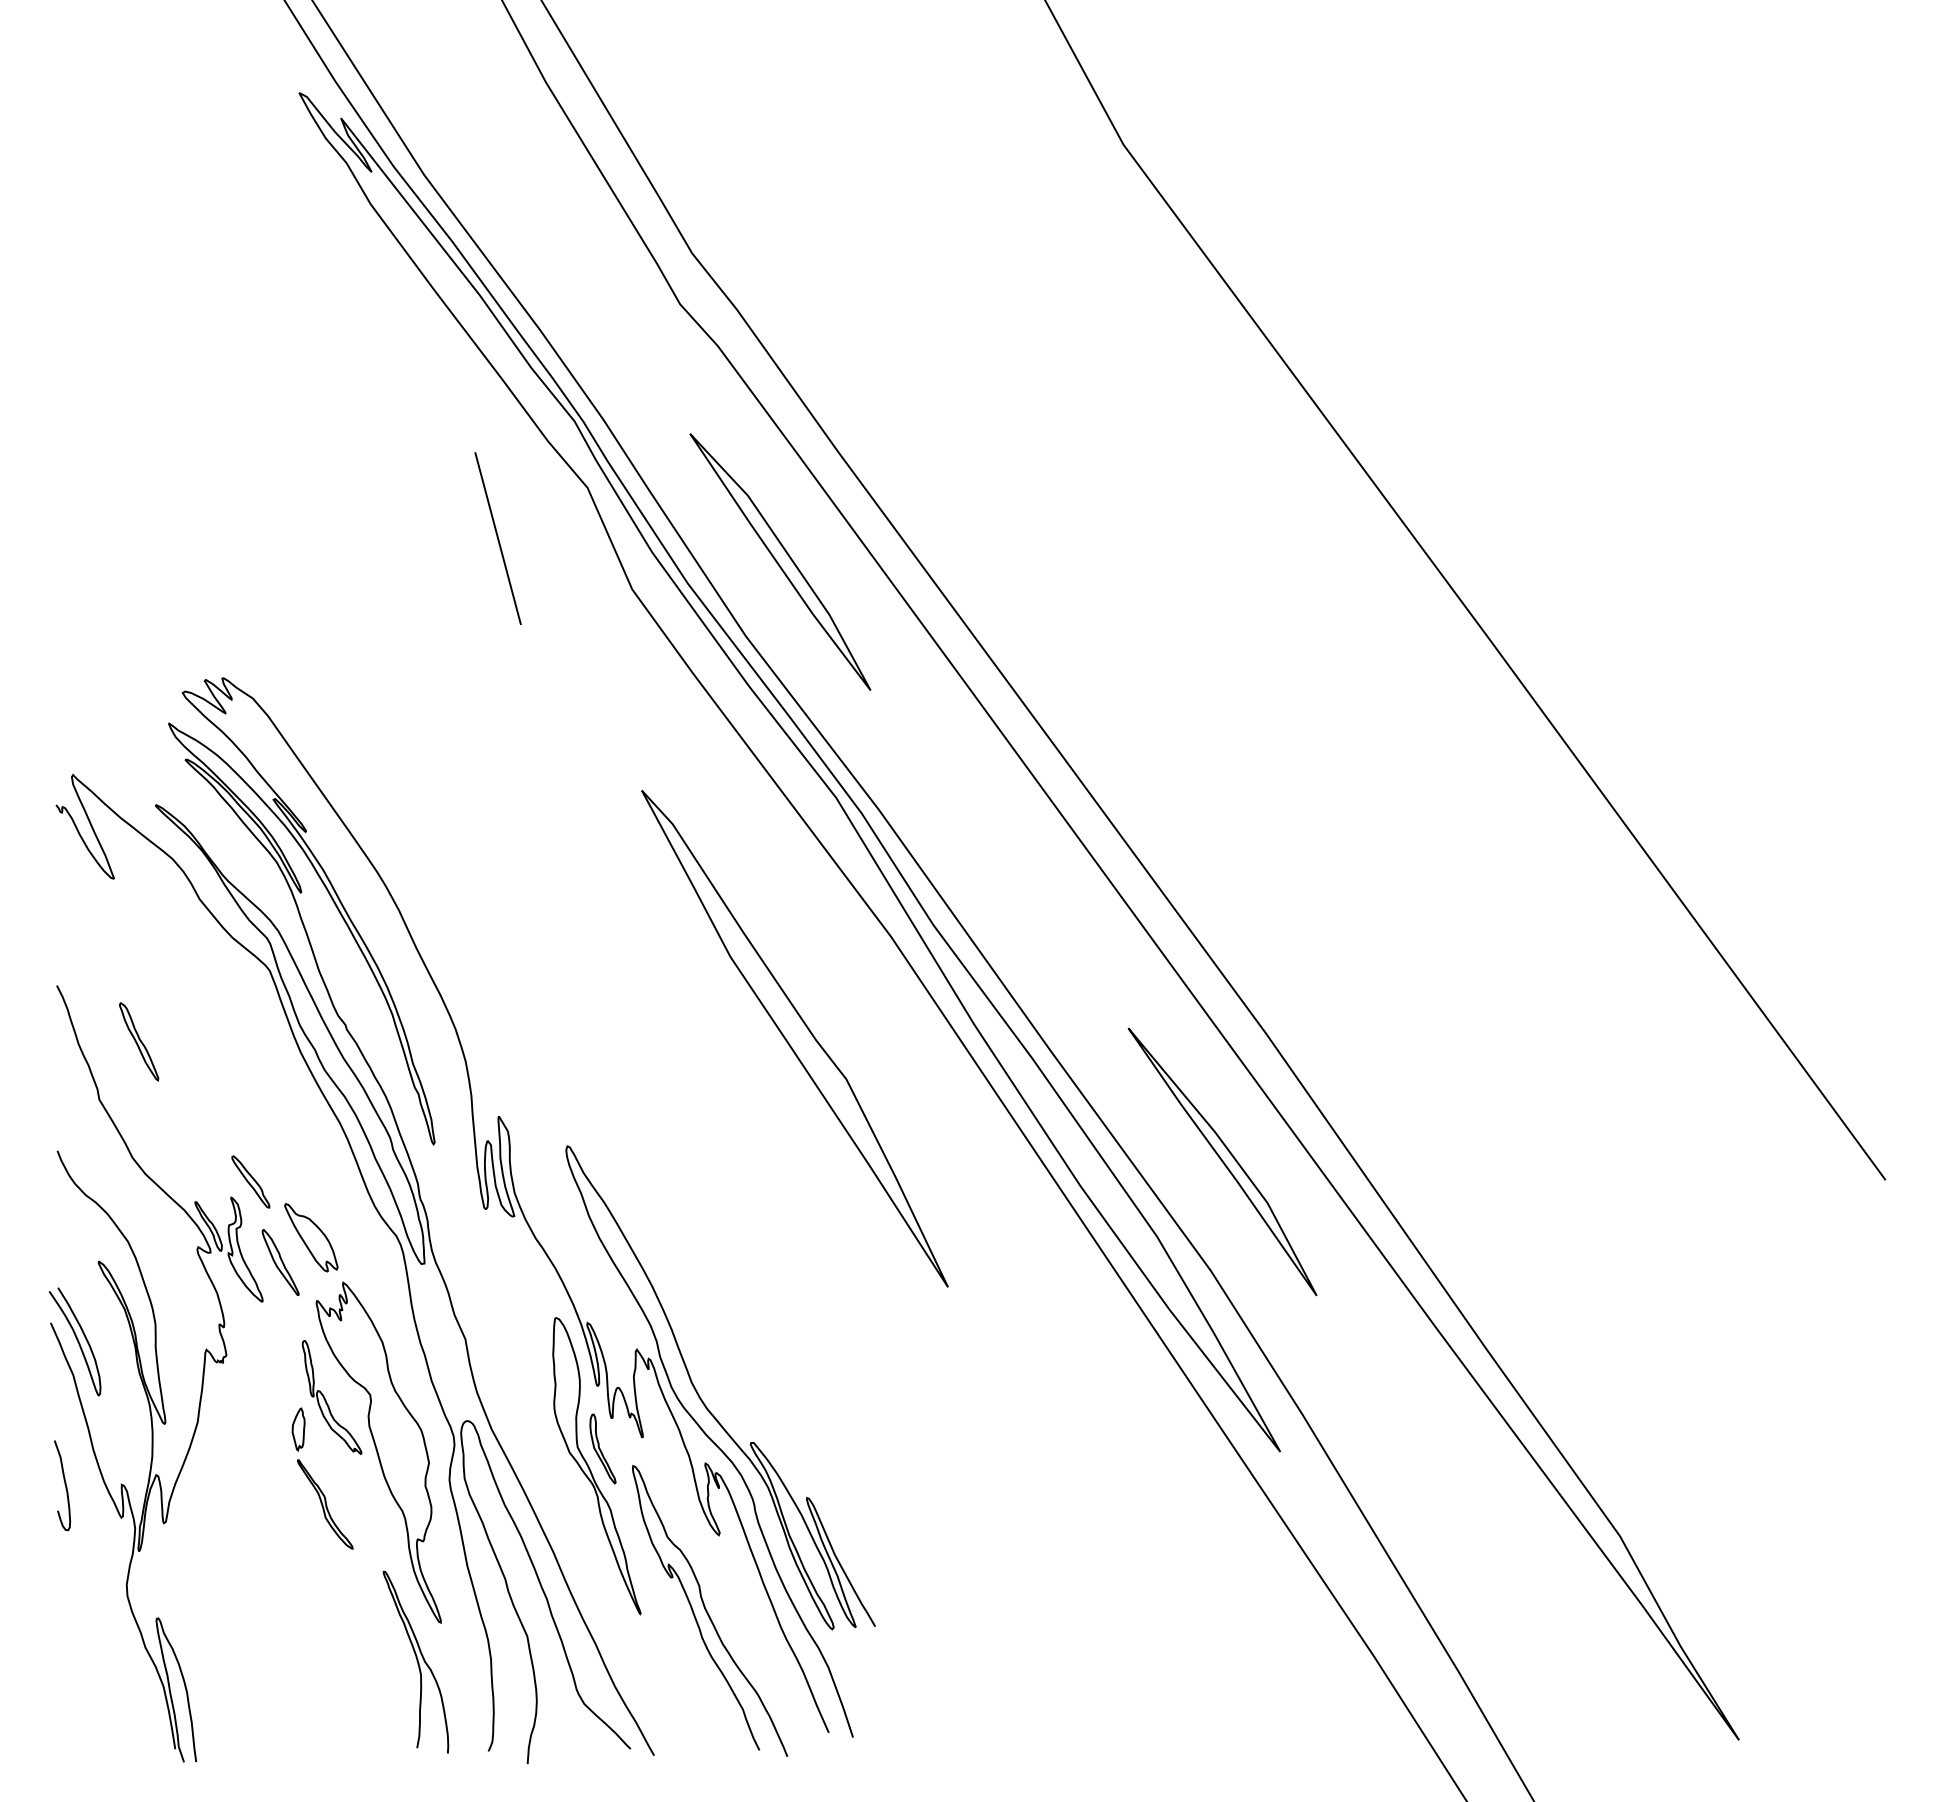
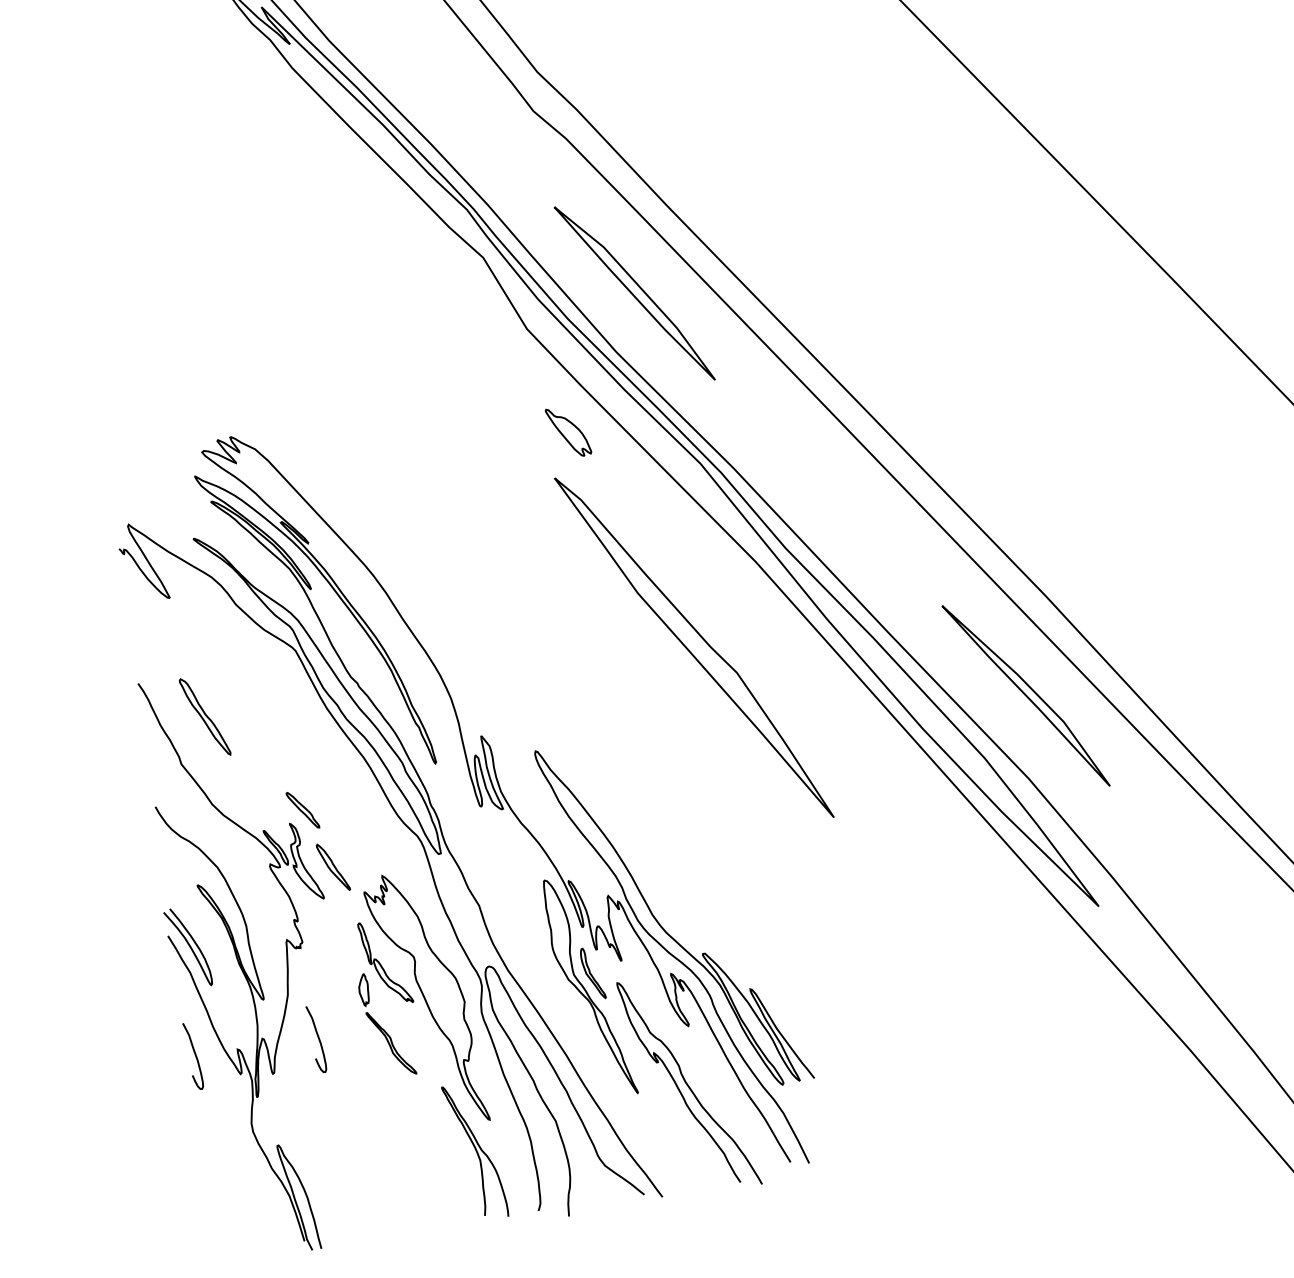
line: (497, 538) -> (421, 304), removed
part: (139, 1041) -> (205, 716), size x1.4
part: (311, 1237) -> (568, 432), moved
curve: (229, 1484) -> (317, 1038), added

